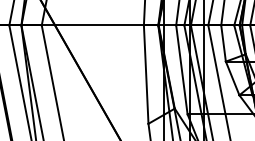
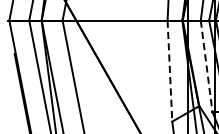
line: (181, 69) -> (206, 65), solid -> dashed
line: (146, 75) -> (170, 72), solid -> dashed

